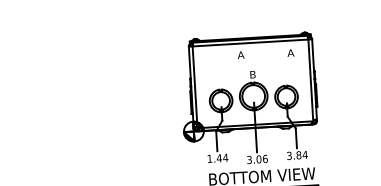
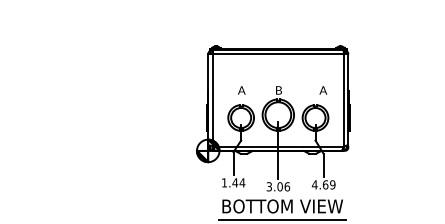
text: (290, 53) -> (323, 90), moved
text: (240, 55) -> (241, 90), moved
text: (297, 155) -> (323, 184), 3.84 -> 4.69

